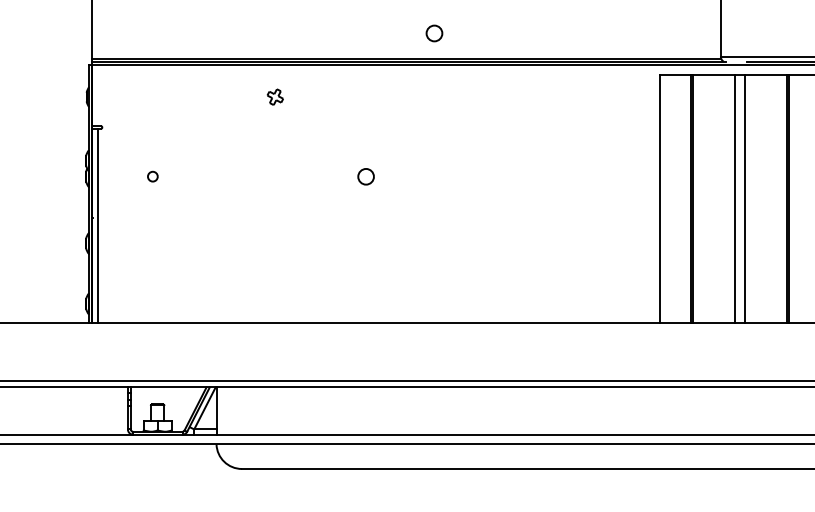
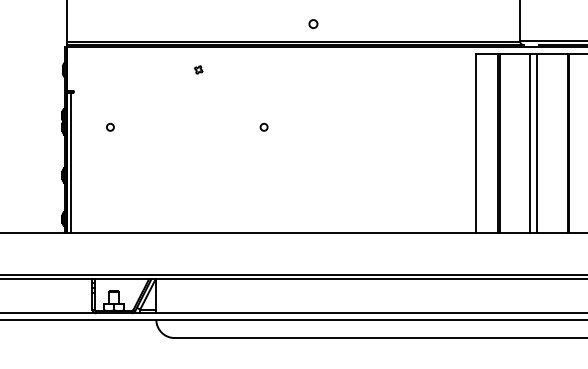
circle: (434, 33) -> (313, 24), size x0.71
part: (275, 96) -> (198, 69), size x0.71
circle: (365, 176) -> (263, 127), size x0.62

